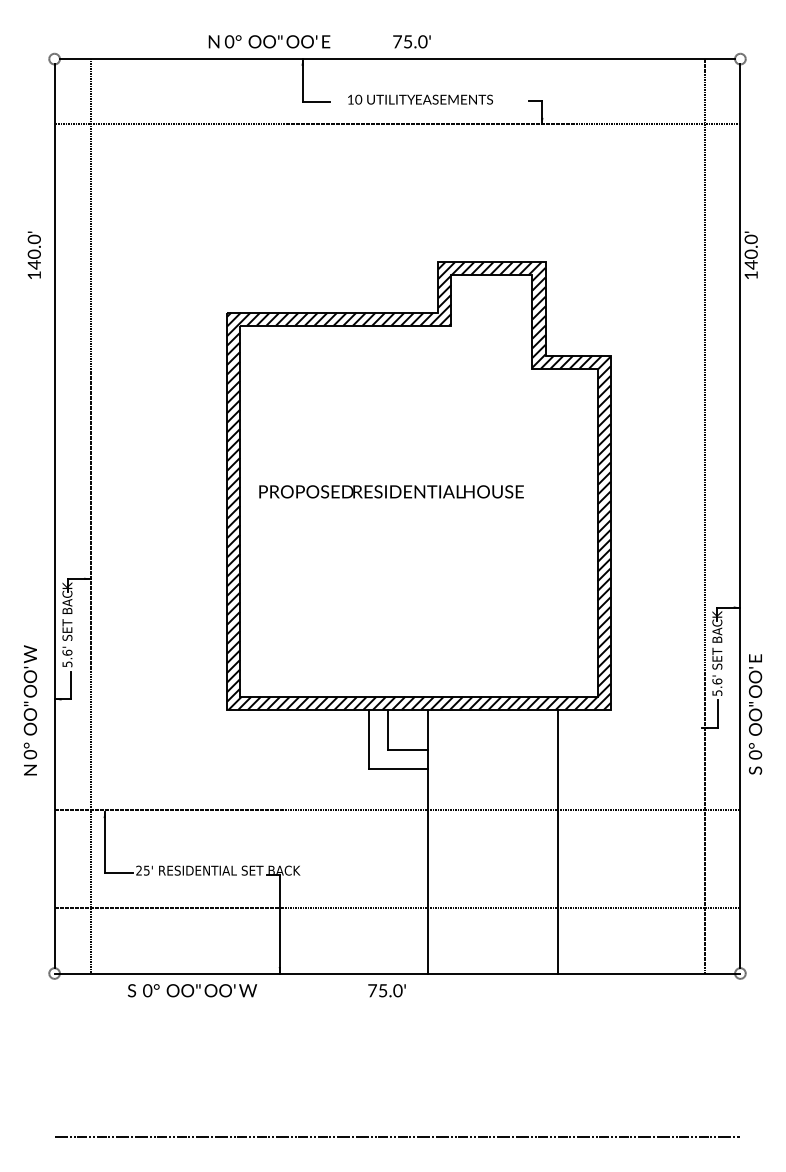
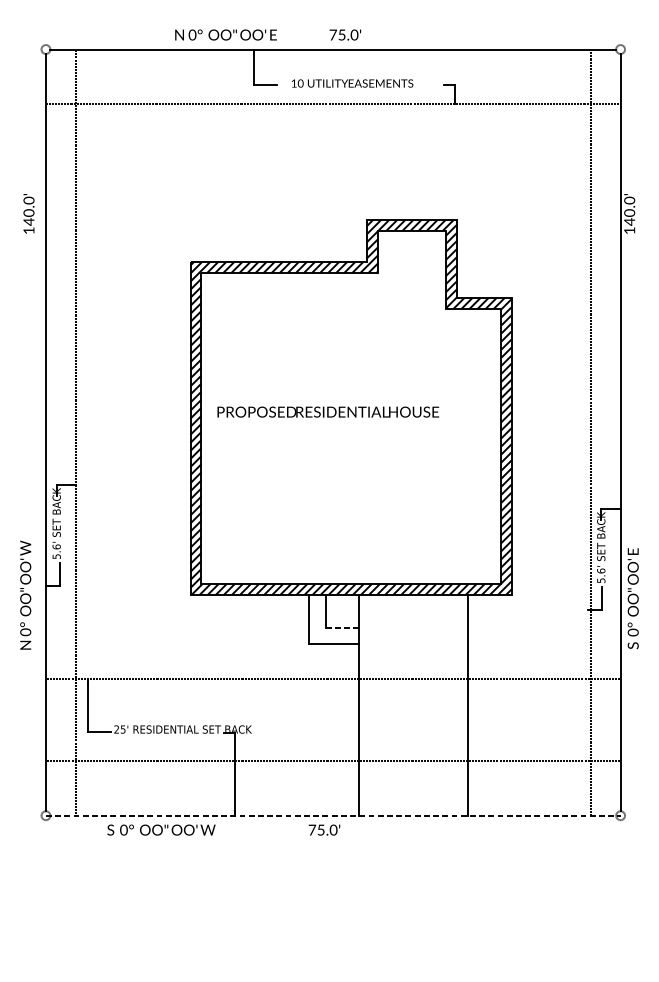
line: (408, 749) -> (342, 627), solid -> dashed
line: (397, 973) -> (333, 815), solid -> dashed
line: (397, 1136) -> (333, 952), removed

